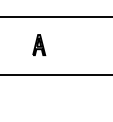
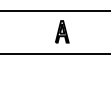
part: (39, 44) -> (62, 31), size x1.43

